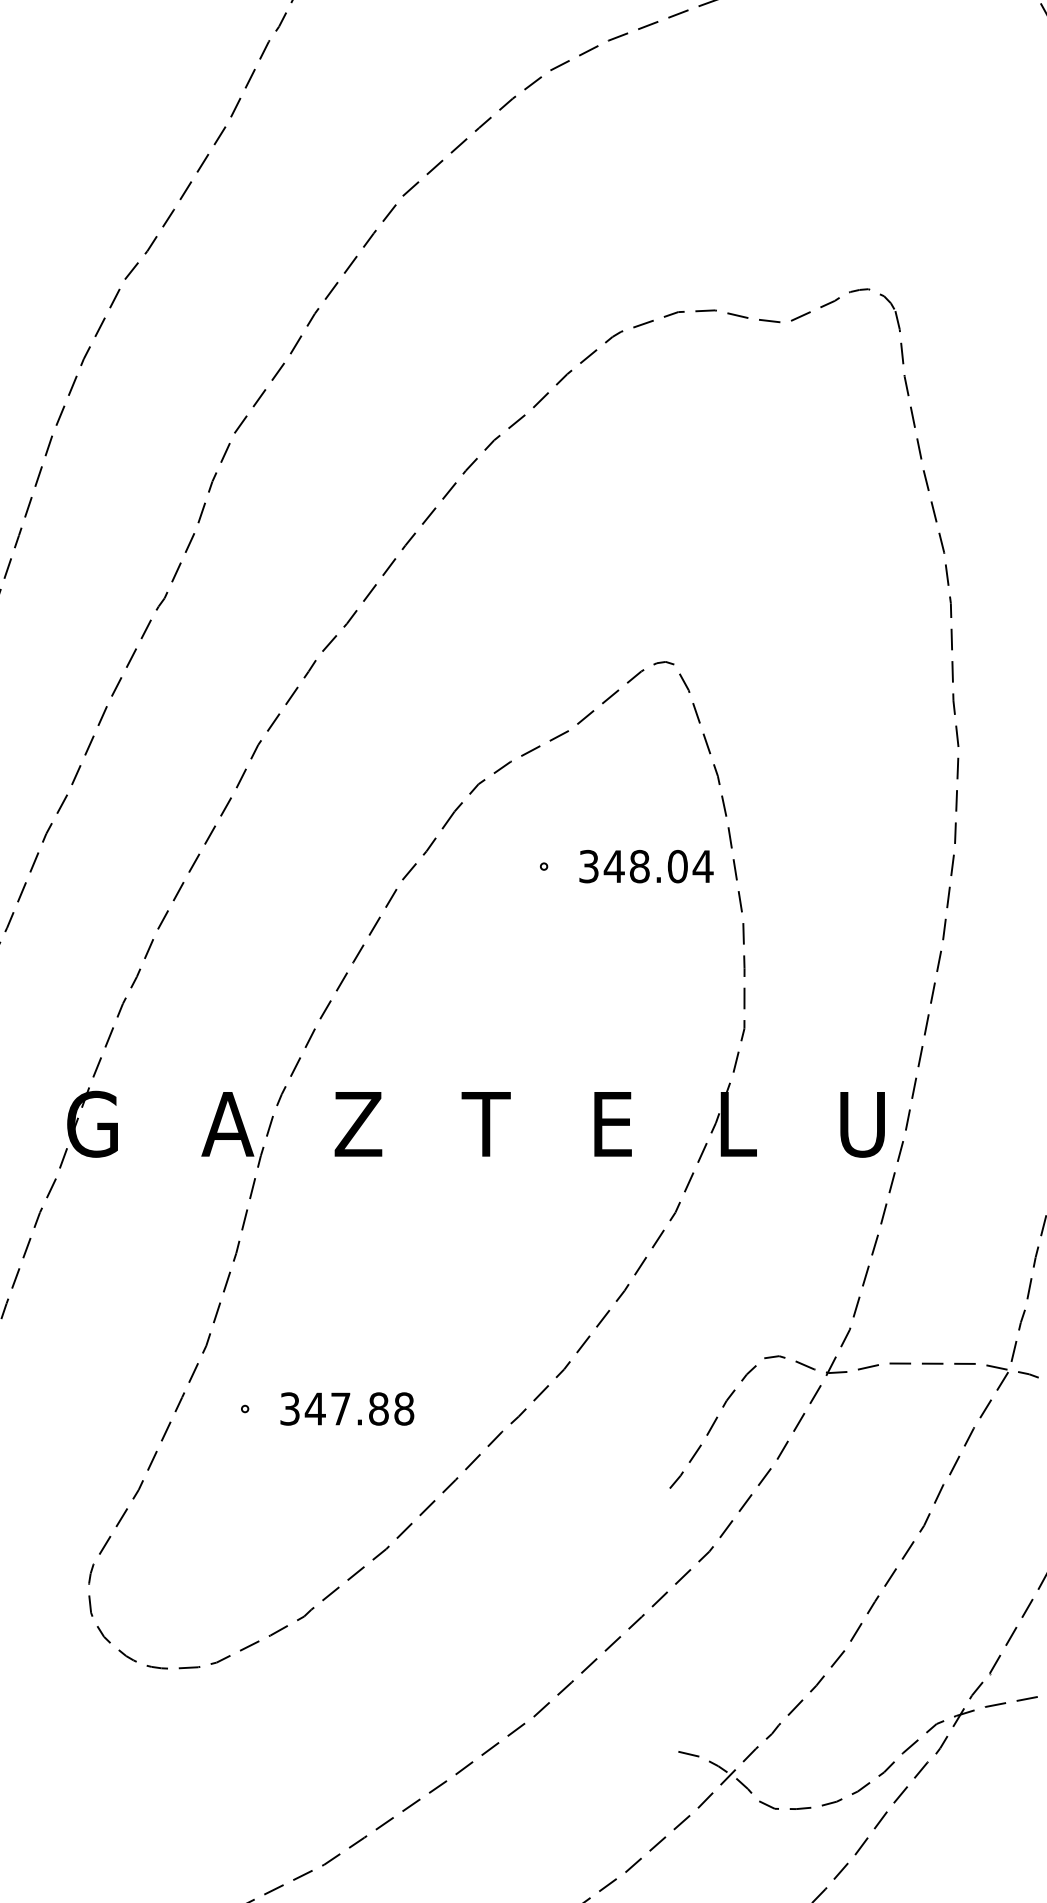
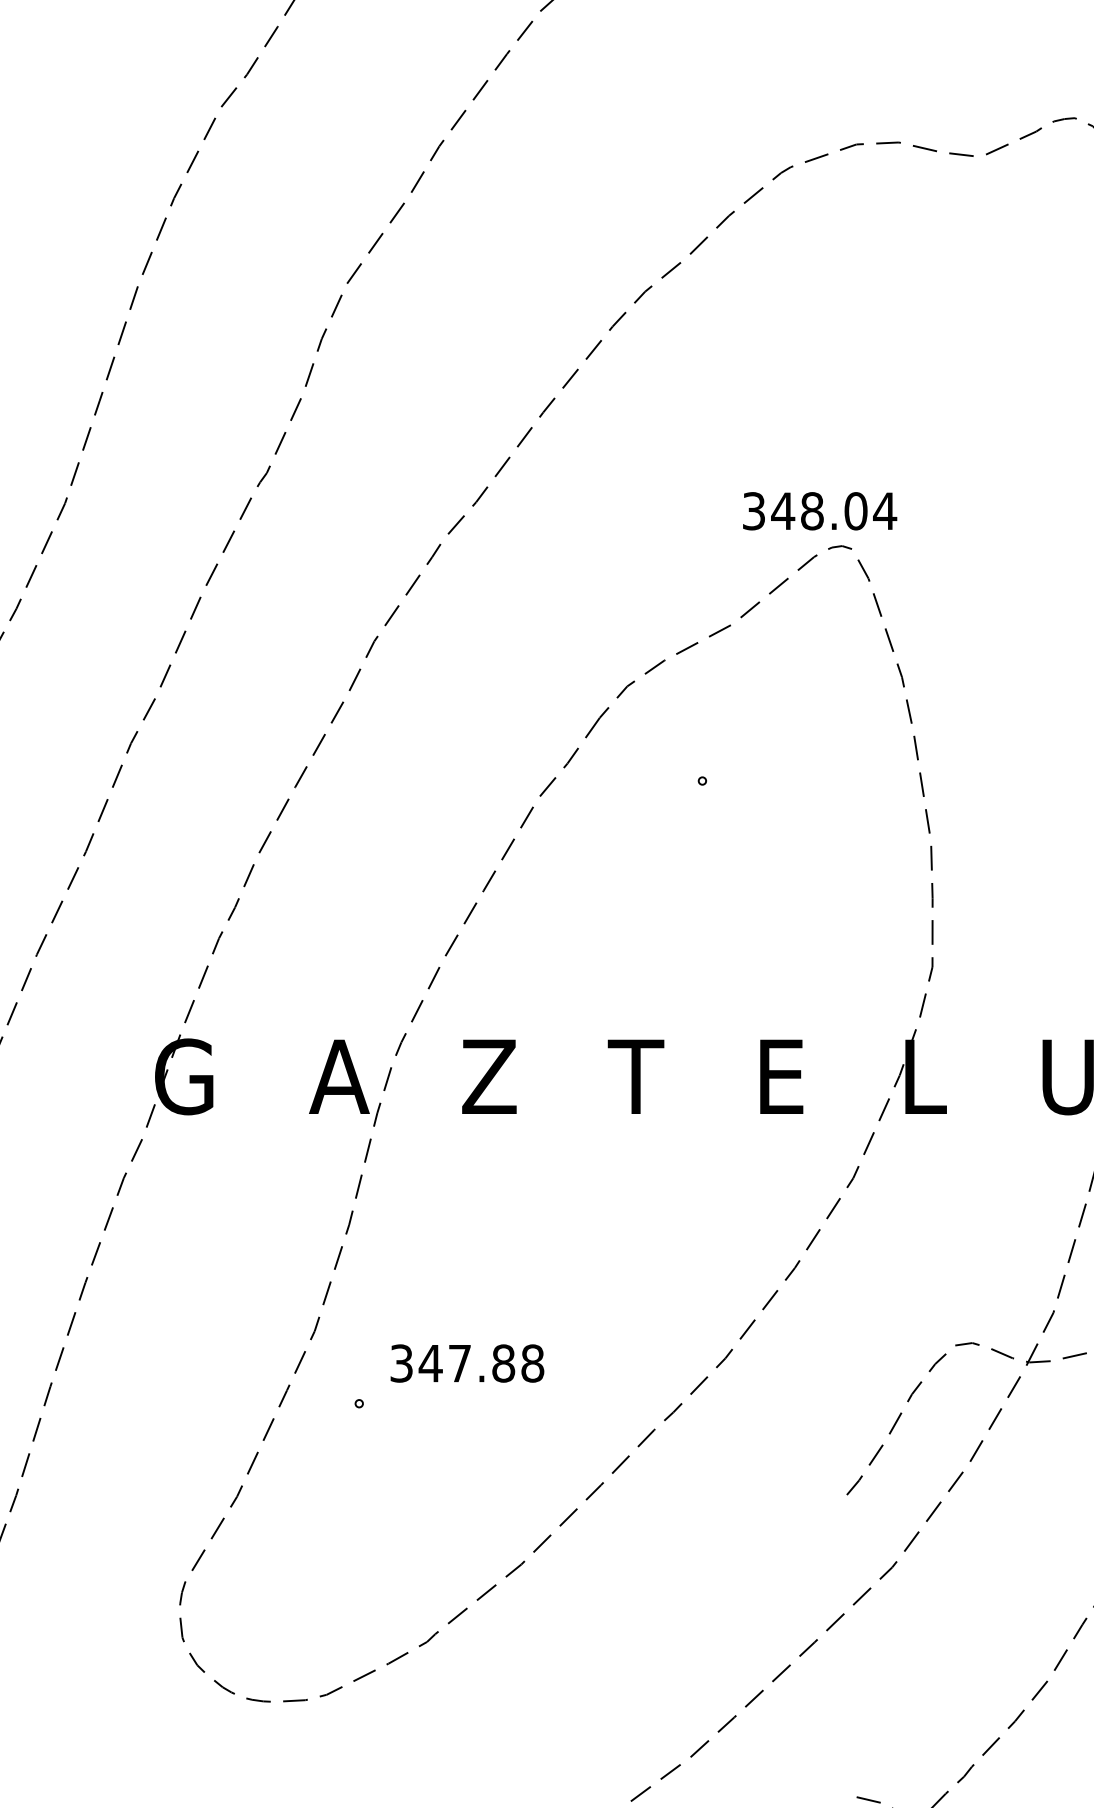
text: (646, 866) -> (820, 511), moved
text: (347, 1408) -> (467, 1362), moved

